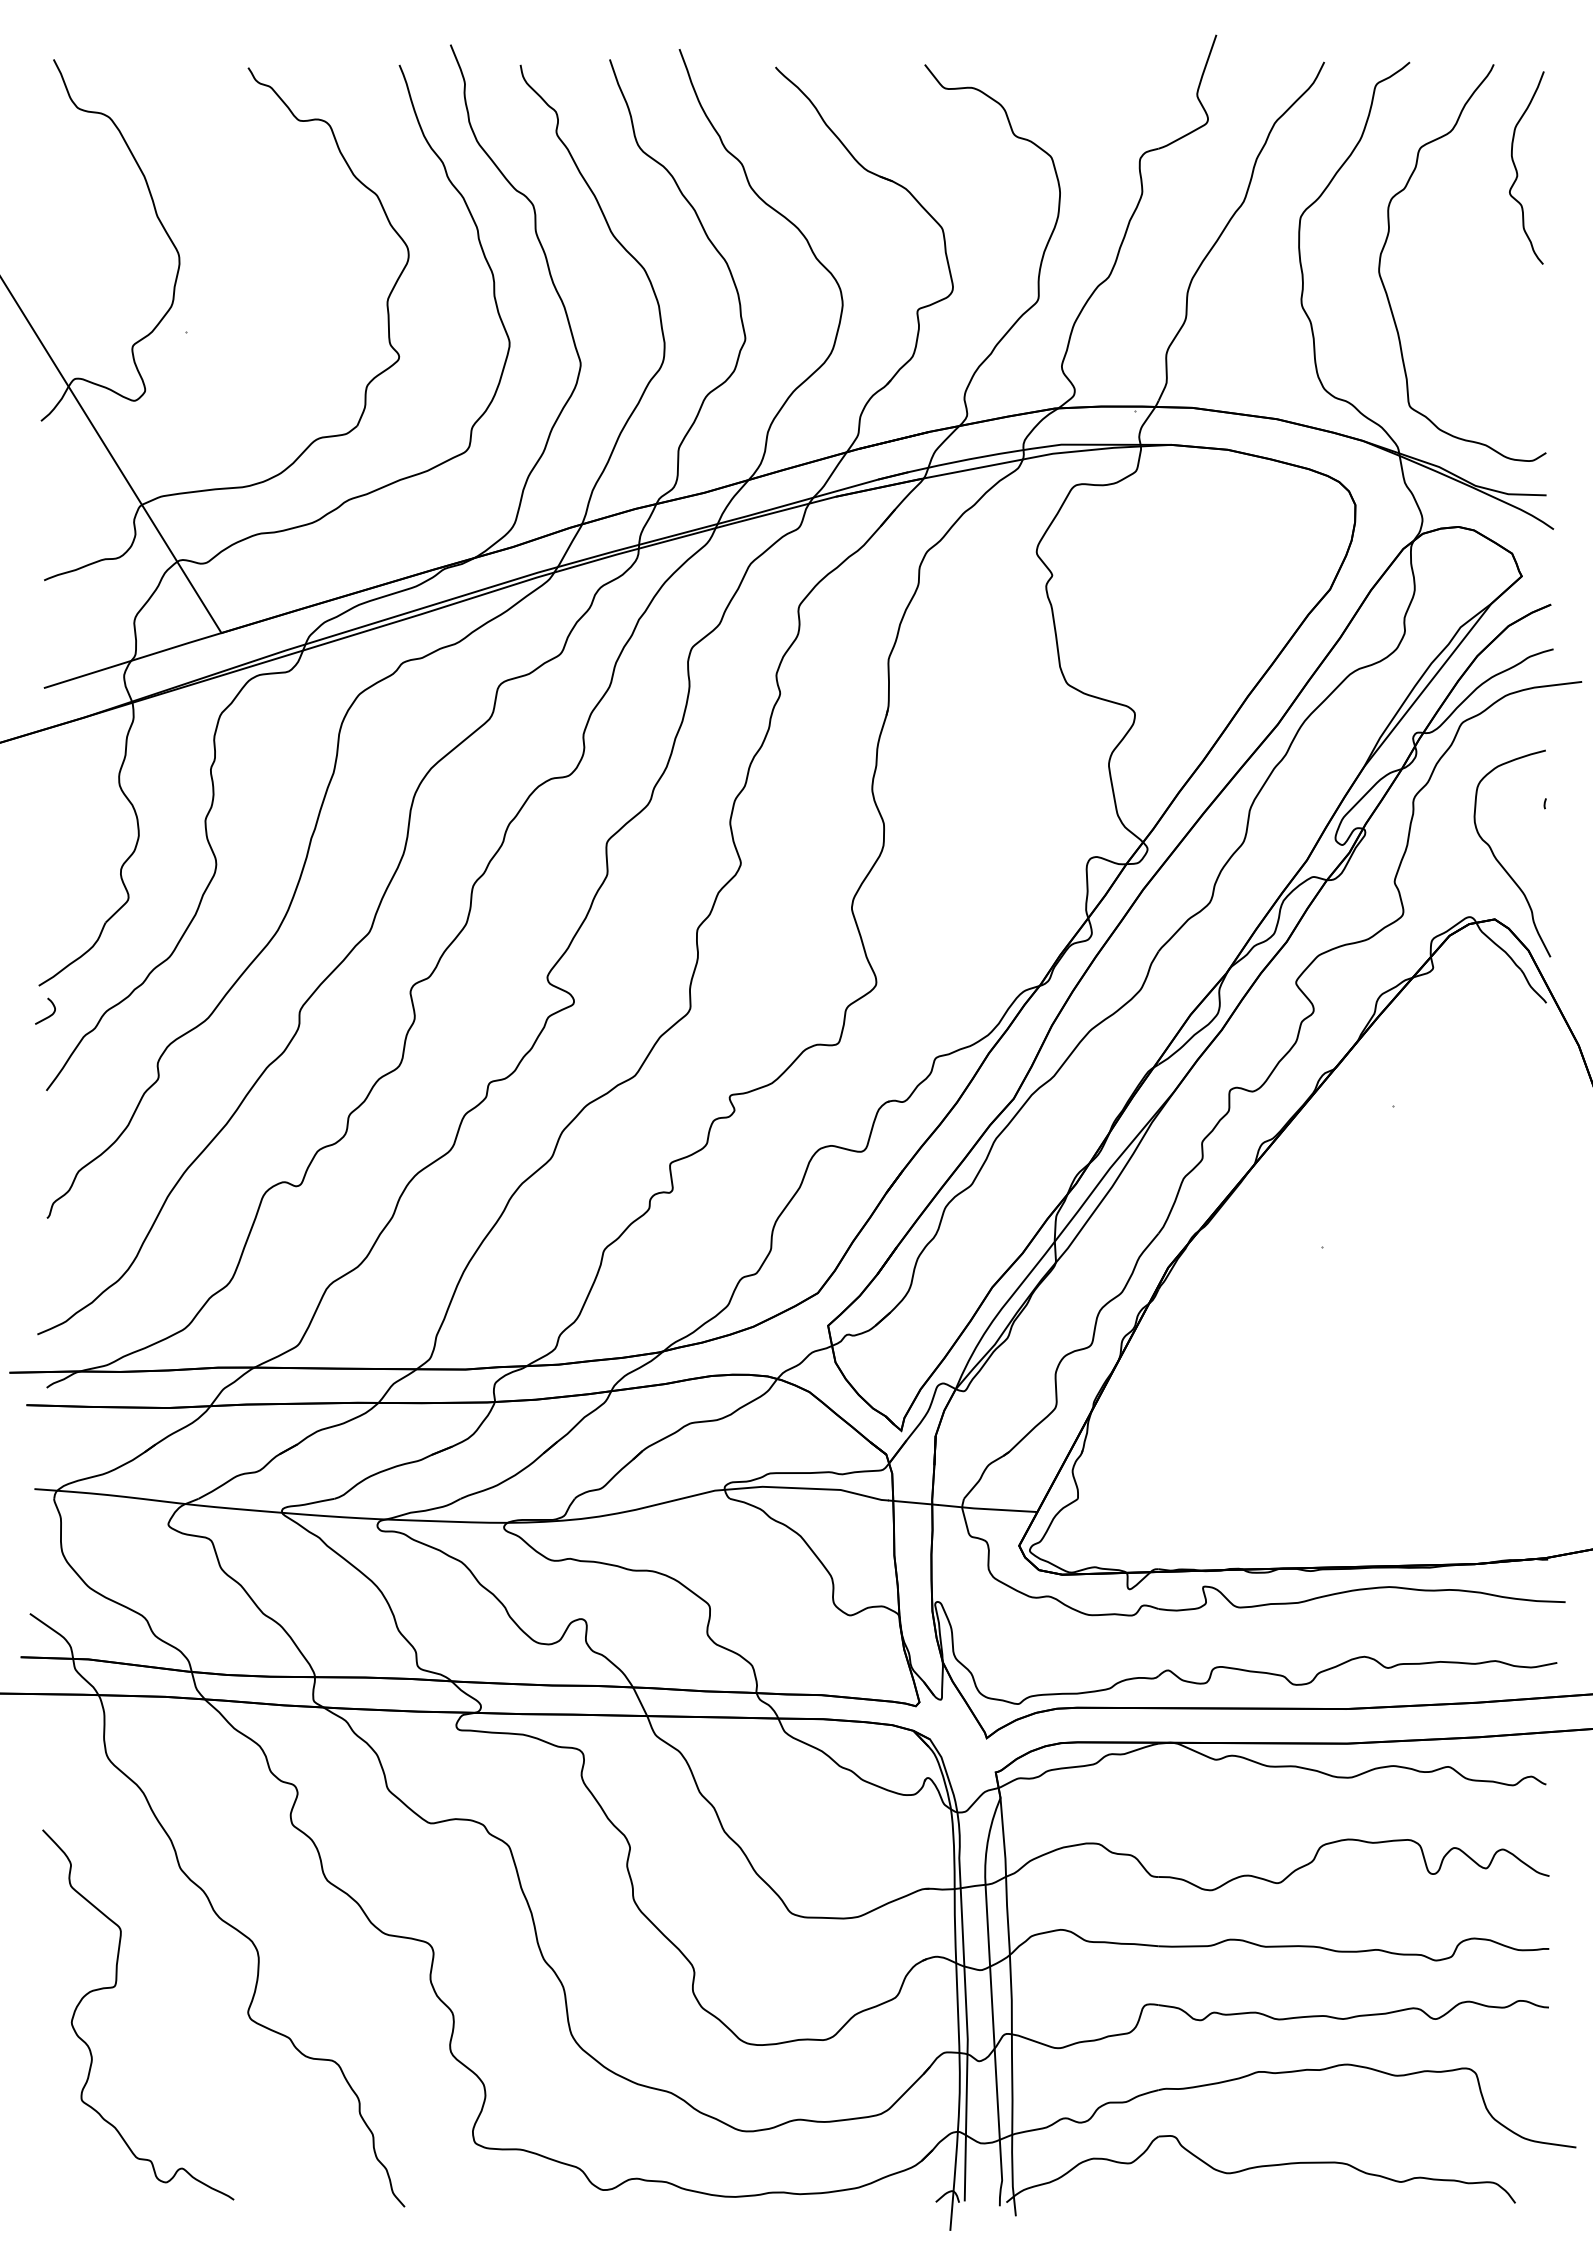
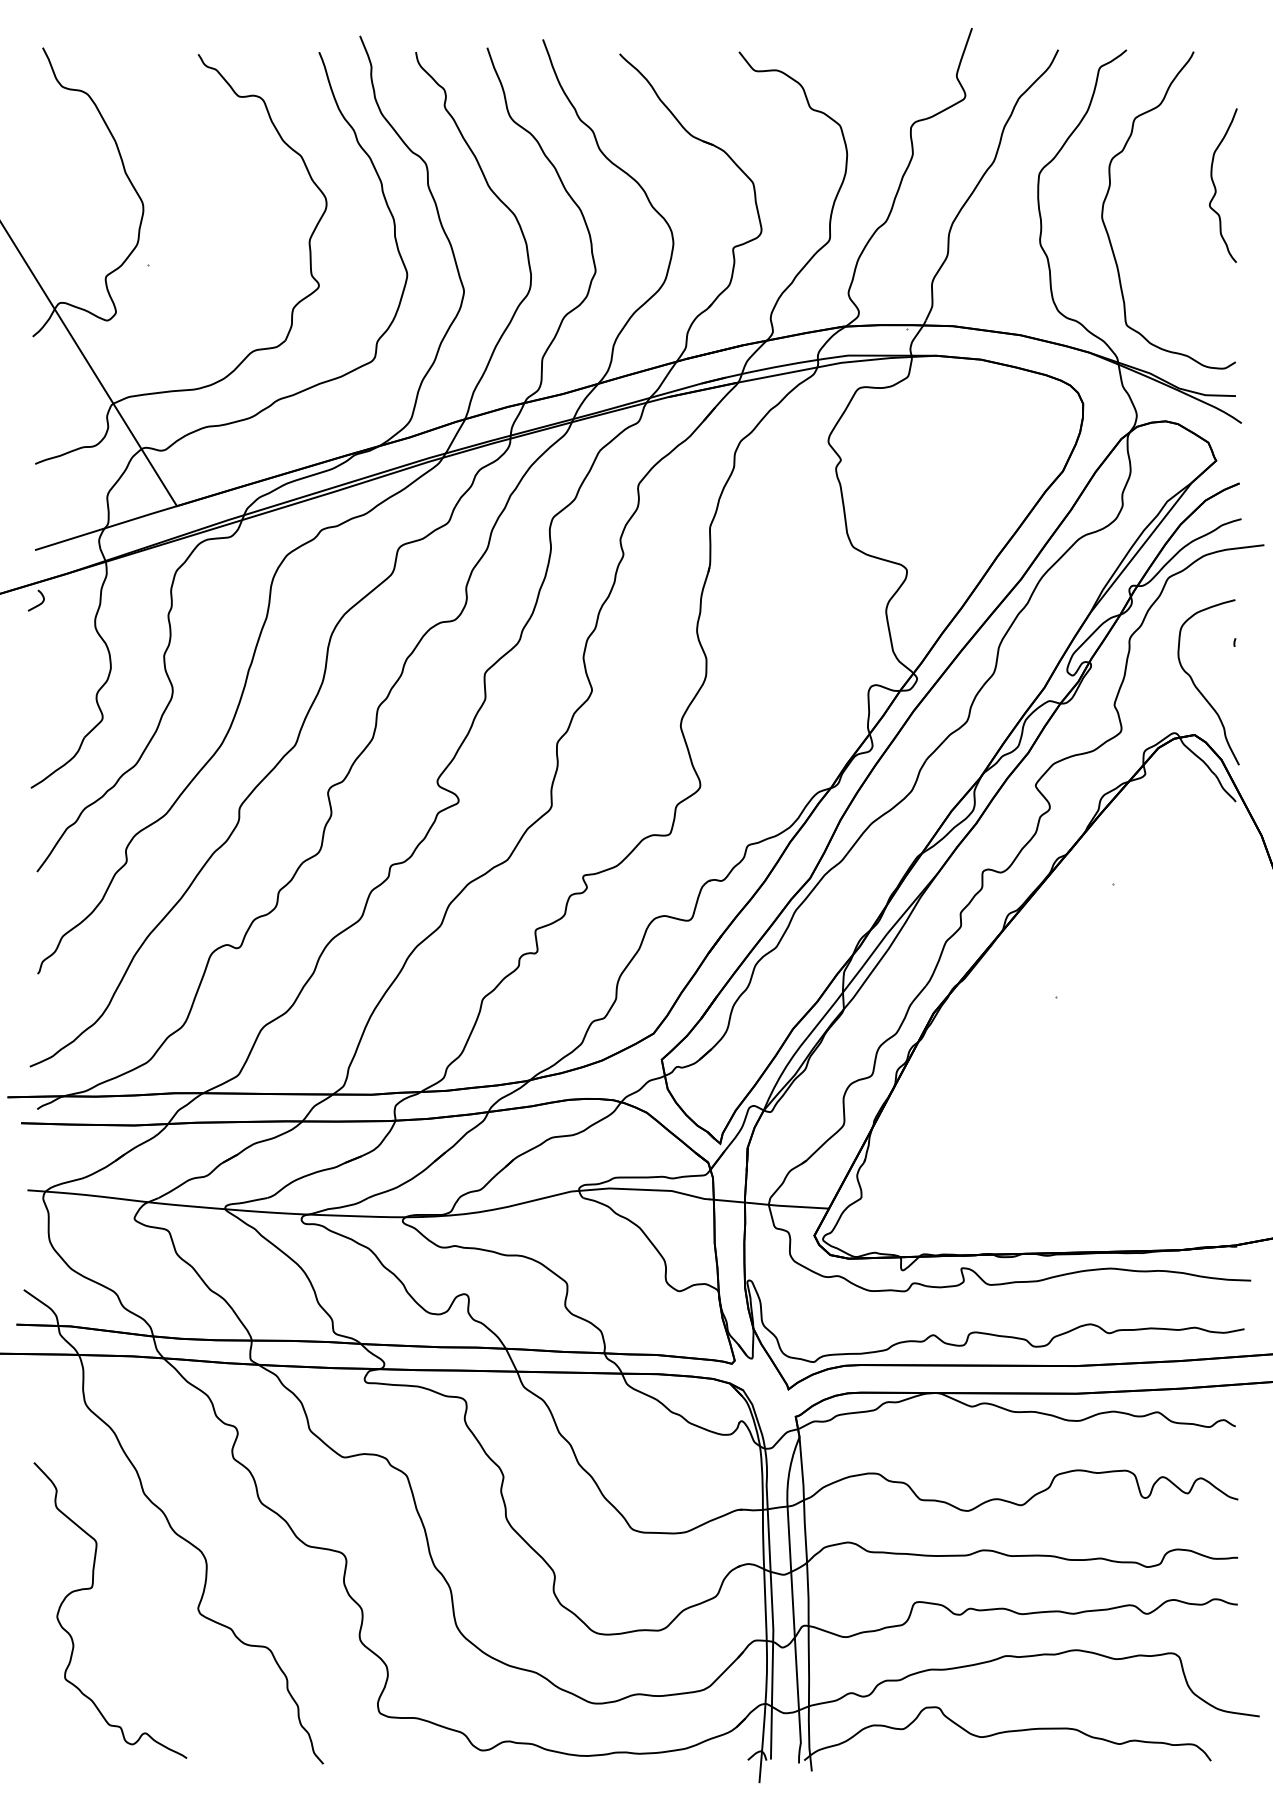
curve: (1517, 170) -> (1215, 187), moved
curve: (47, 1016) -> (37, 604), moved

